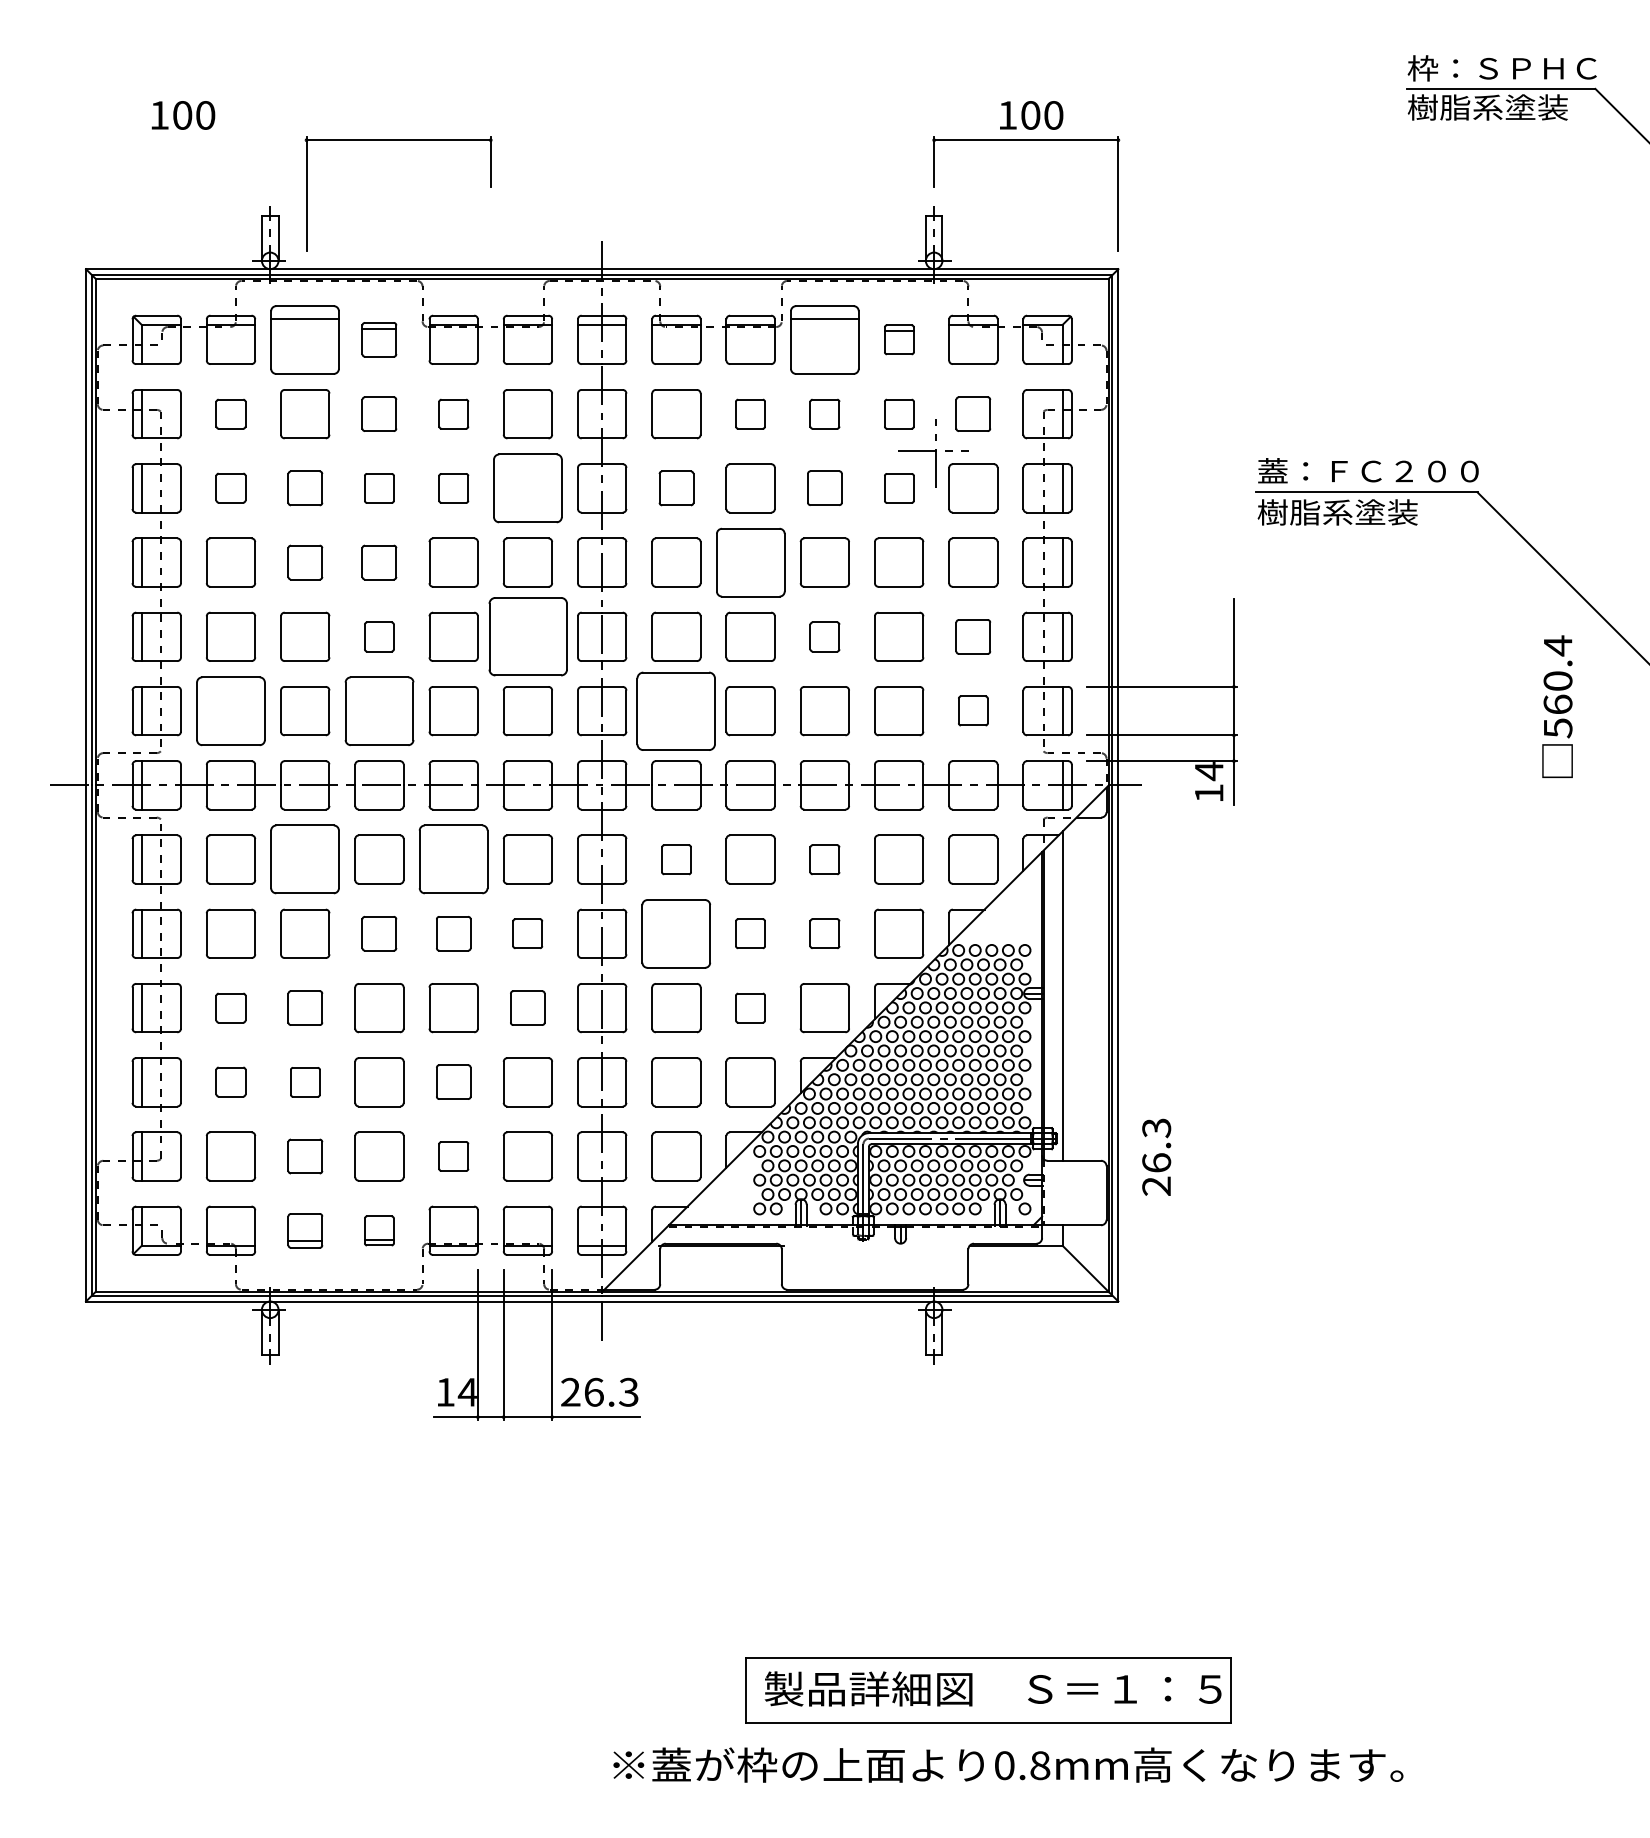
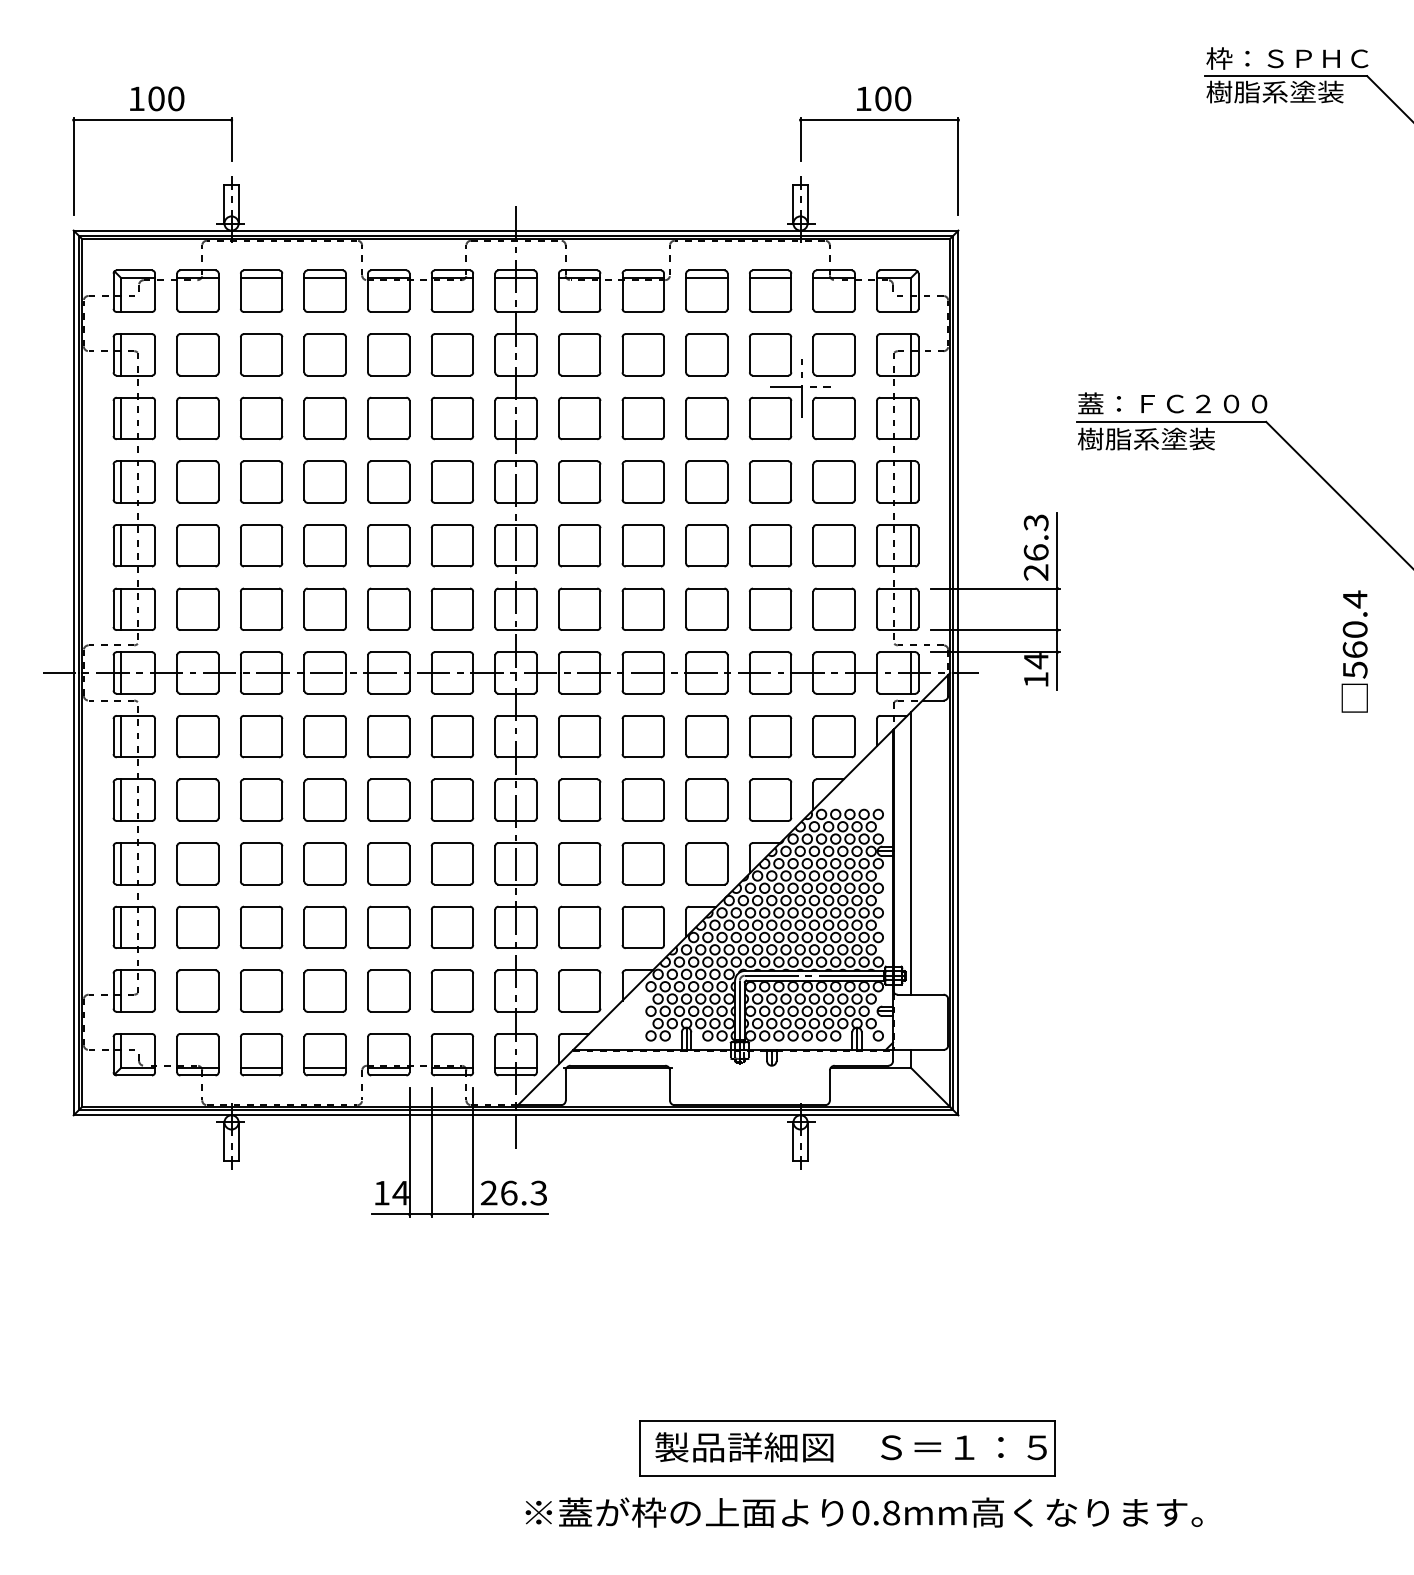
part: (398, 140) -> (152, 120), moved
part: (305, 339) -> (261, 290), size x0.71
part: (378, 339) -> (324, 290), size x1.43
part: (824, 339) -> (706, 290), size x0.71
part: (899, 339) -> (770, 290), size x1.67
part: (230, 413) -> (197, 354), size x1.67
part: (378, 413) -> (324, 354), size x1.43
part: (453, 413) -> (388, 354), size x1.67
part: (749, 413) -> (642, 354), size x1.67
part: (824, 413) -> (706, 354), size x1.67
part: (899, 413) -> (770, 354), size x1.67
part: (972, 413) -> (833, 354), size x1.43
part: (230, 487) -> (197, 417), size x1.67
part: (824, 487) -> (706, 417), size x1.43
part: (305, 488) -> (261, 418), size x1.43
part: (378, 488) -> (324, 418), size x1.67
part: (453, 488) -> (388, 418), size x1.67
part: (528, 488) -> (452, 418), size x0.71
part: (676, 488) -> (579, 418), size x1.43
part: (899, 488) -> (770, 418), size x1.67
part: (305, 561) -> (261, 481), size x1.43
part: (378, 561) -> (324, 481), size x1.43
part: (749, 561) -> (642, 481), size x0.71
part: (378, 636) -> (324, 545), size x1.67
part: (526, 636) -> (451, 545), size x0.62
part: (824, 636) -> (706, 545), size x1.67
part: (972, 636) -> (833, 545), size x1.43
text: (1557, 706) -> (1354, 651), moved
part: (230, 710) -> (197, 608), size x0.71
part: (378, 710) -> (324, 608), size x0.71
part: (676, 710) -> (579, 608), size x0.62
part: (972, 710) -> (833, 608), size x1.67
part: (305, 859) -> (261, 736), size x0.71
part: (453, 859) -> (388, 736), size x0.71
part: (676, 859) -> (579, 736), size x1.67
part: (824, 859) -> (706, 736), size x1.67
part: (378, 933) -> (324, 799), size x1.43
part: (453, 933) -> (388, 799), size x1.43
part: (526, 933) -> (451, 799), size x1.67
part: (676, 933) -> (579, 799), size x0.71
part: (749, 933) -> (642, 799), size x1.67
part: (824, 933) -> (706, 799), size x1.67
part: (230, 1007) -> (197, 863), size x1.67
part: (305, 1007) -> (261, 863), size x1.43
part: (526, 1007) -> (451, 863), size x1.43
part: (749, 1007) -> (642, 863), size x1.67
part: (230, 1081) -> (197, 926), size x1.67
part: (453, 1081) -> (388, 926), size x1.43
part: (305, 1082) -> (261, 927), size x1.67
part: (305, 1155) -> (261, 990), size x1.43
part: (453, 1155) -> (388, 990), size x1.67
text: (1155, 1157) -> (1035, 547), moved
part: (305, 1230) -> (261, 1054), size x1.43
part: (378, 1230) -> (324, 1054), size x1.67

